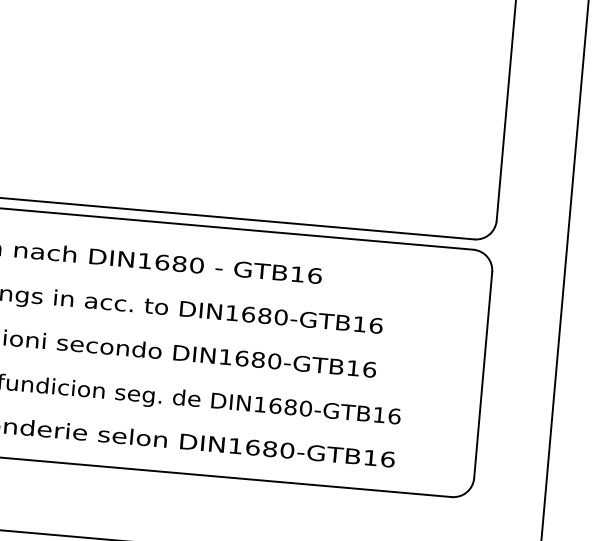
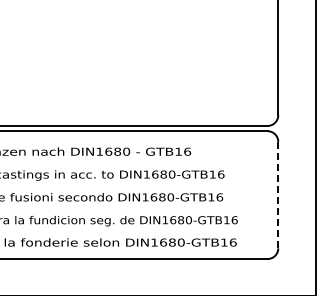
line: (483, 375) -> (278, 195), solid -> dashed

